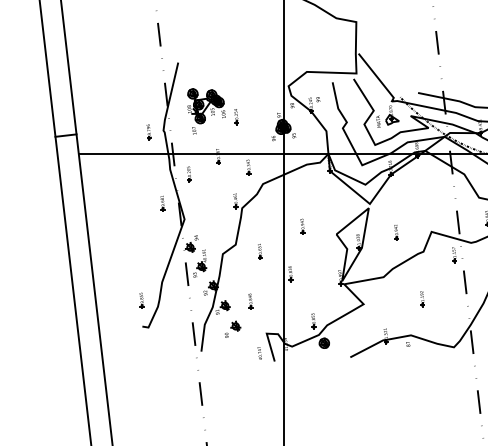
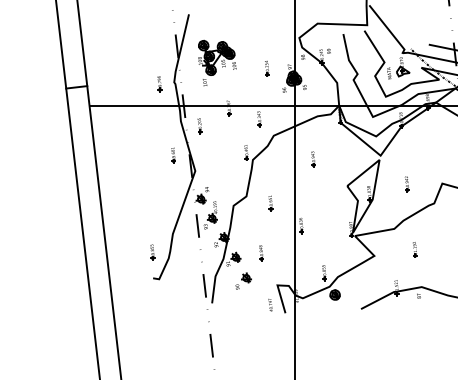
part: (236, 117) -> (267, 69), moved
part: (302, 226) -> (313, 159), moved
part: (422, 299) -> (415, 250), moved

